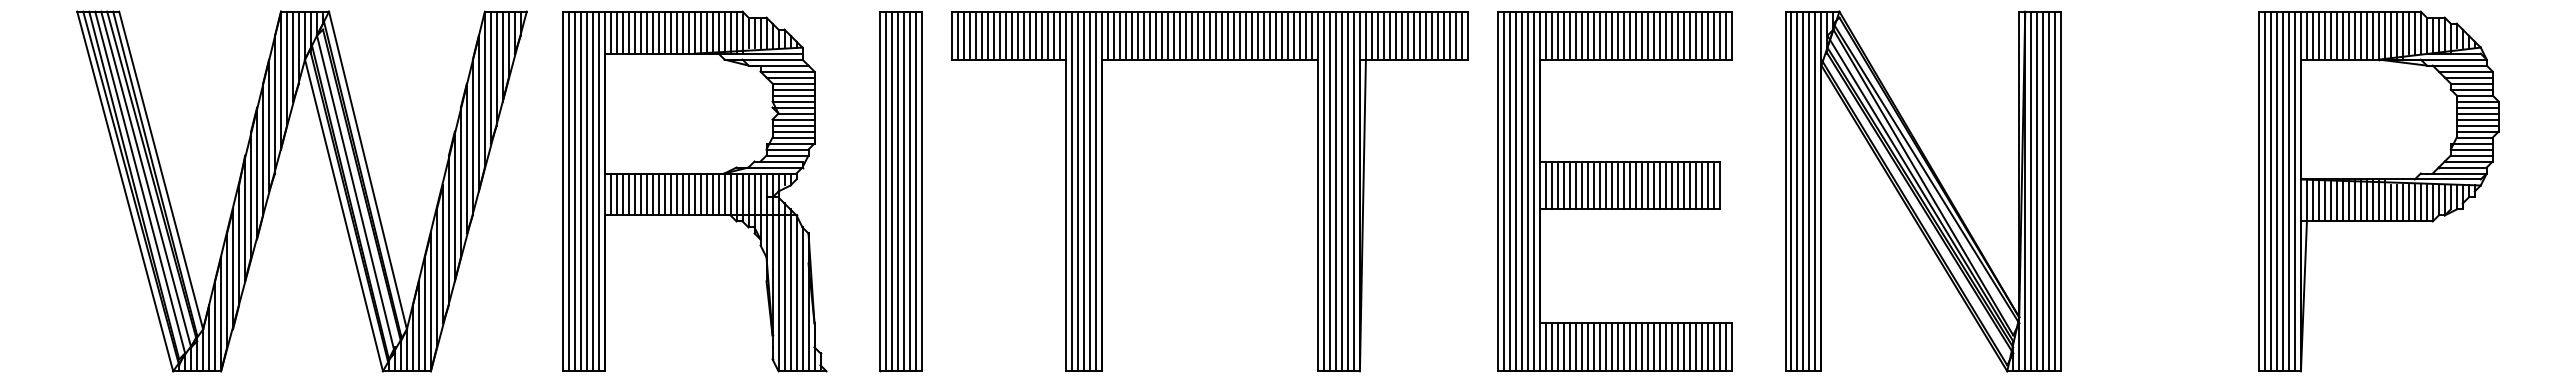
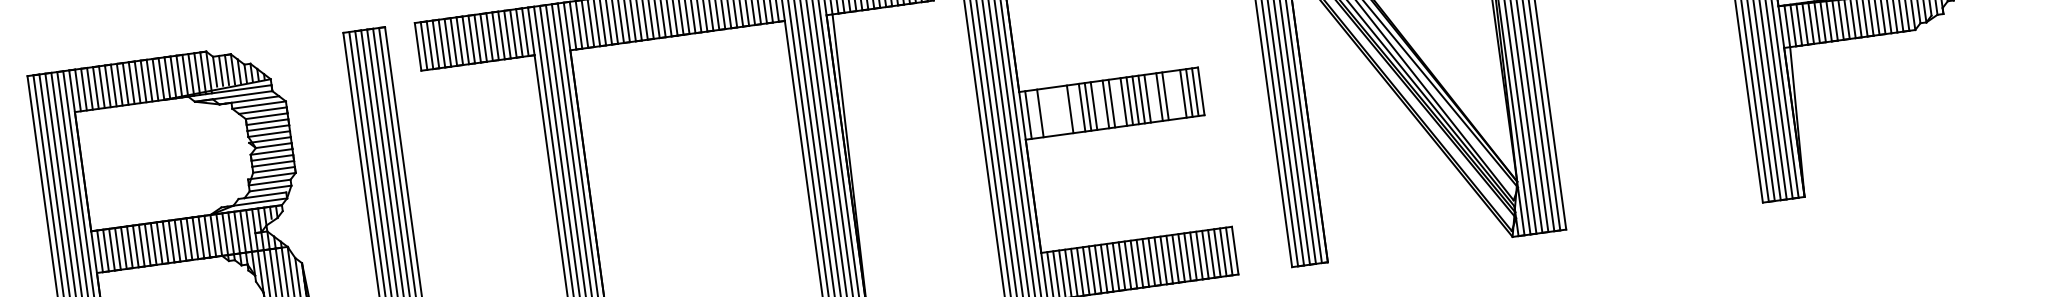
line: (1551, 185) -> (1034, 114), removed
line: (1563, 185) -> (1046, 112), removed
line: (1569, 185) -> (1052, 111), removed
line: (1575, 185) -> (1058, 111), removed
line: (1581, 185) -> (1064, 110), removed
line: (1593, 185) -> (1075, 108), removed
line: (1617, 185) -> (1099, 105), removed
line: (1635, 185) -> (1117, 102), removed
line: (1671, 185) -> (1153, 97), removed
line: (1689, 185) -> (1171, 95), removed
line: (1695, 185) -> (1177, 94), removed

